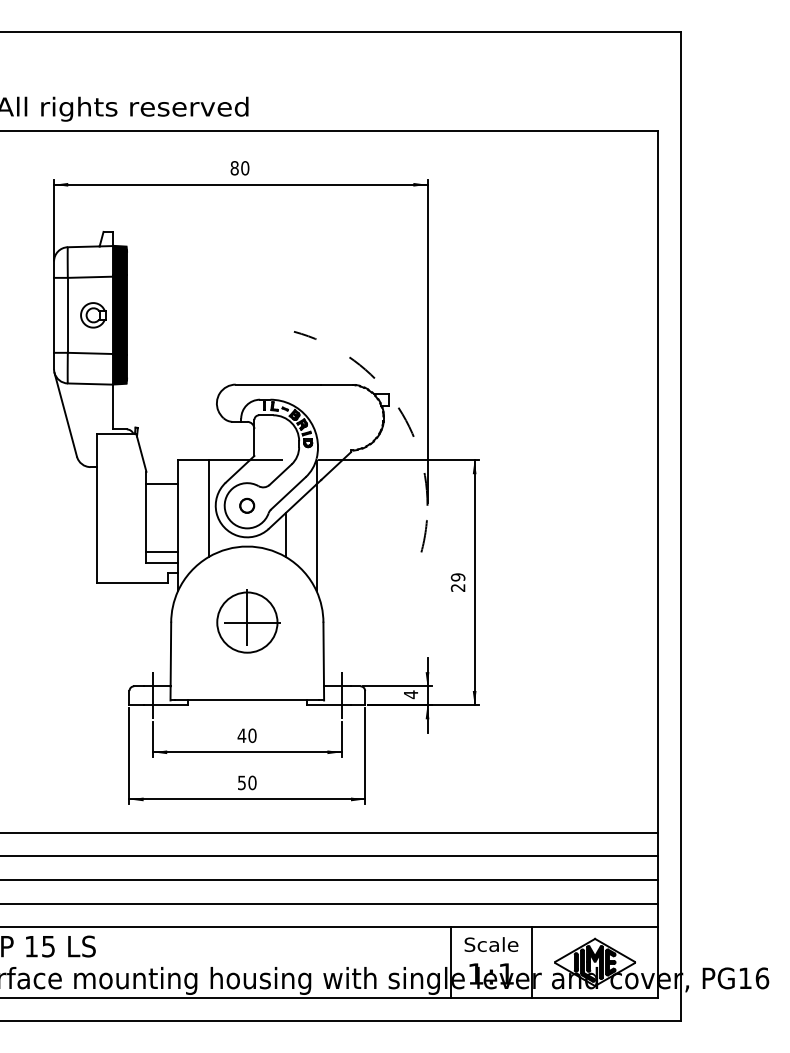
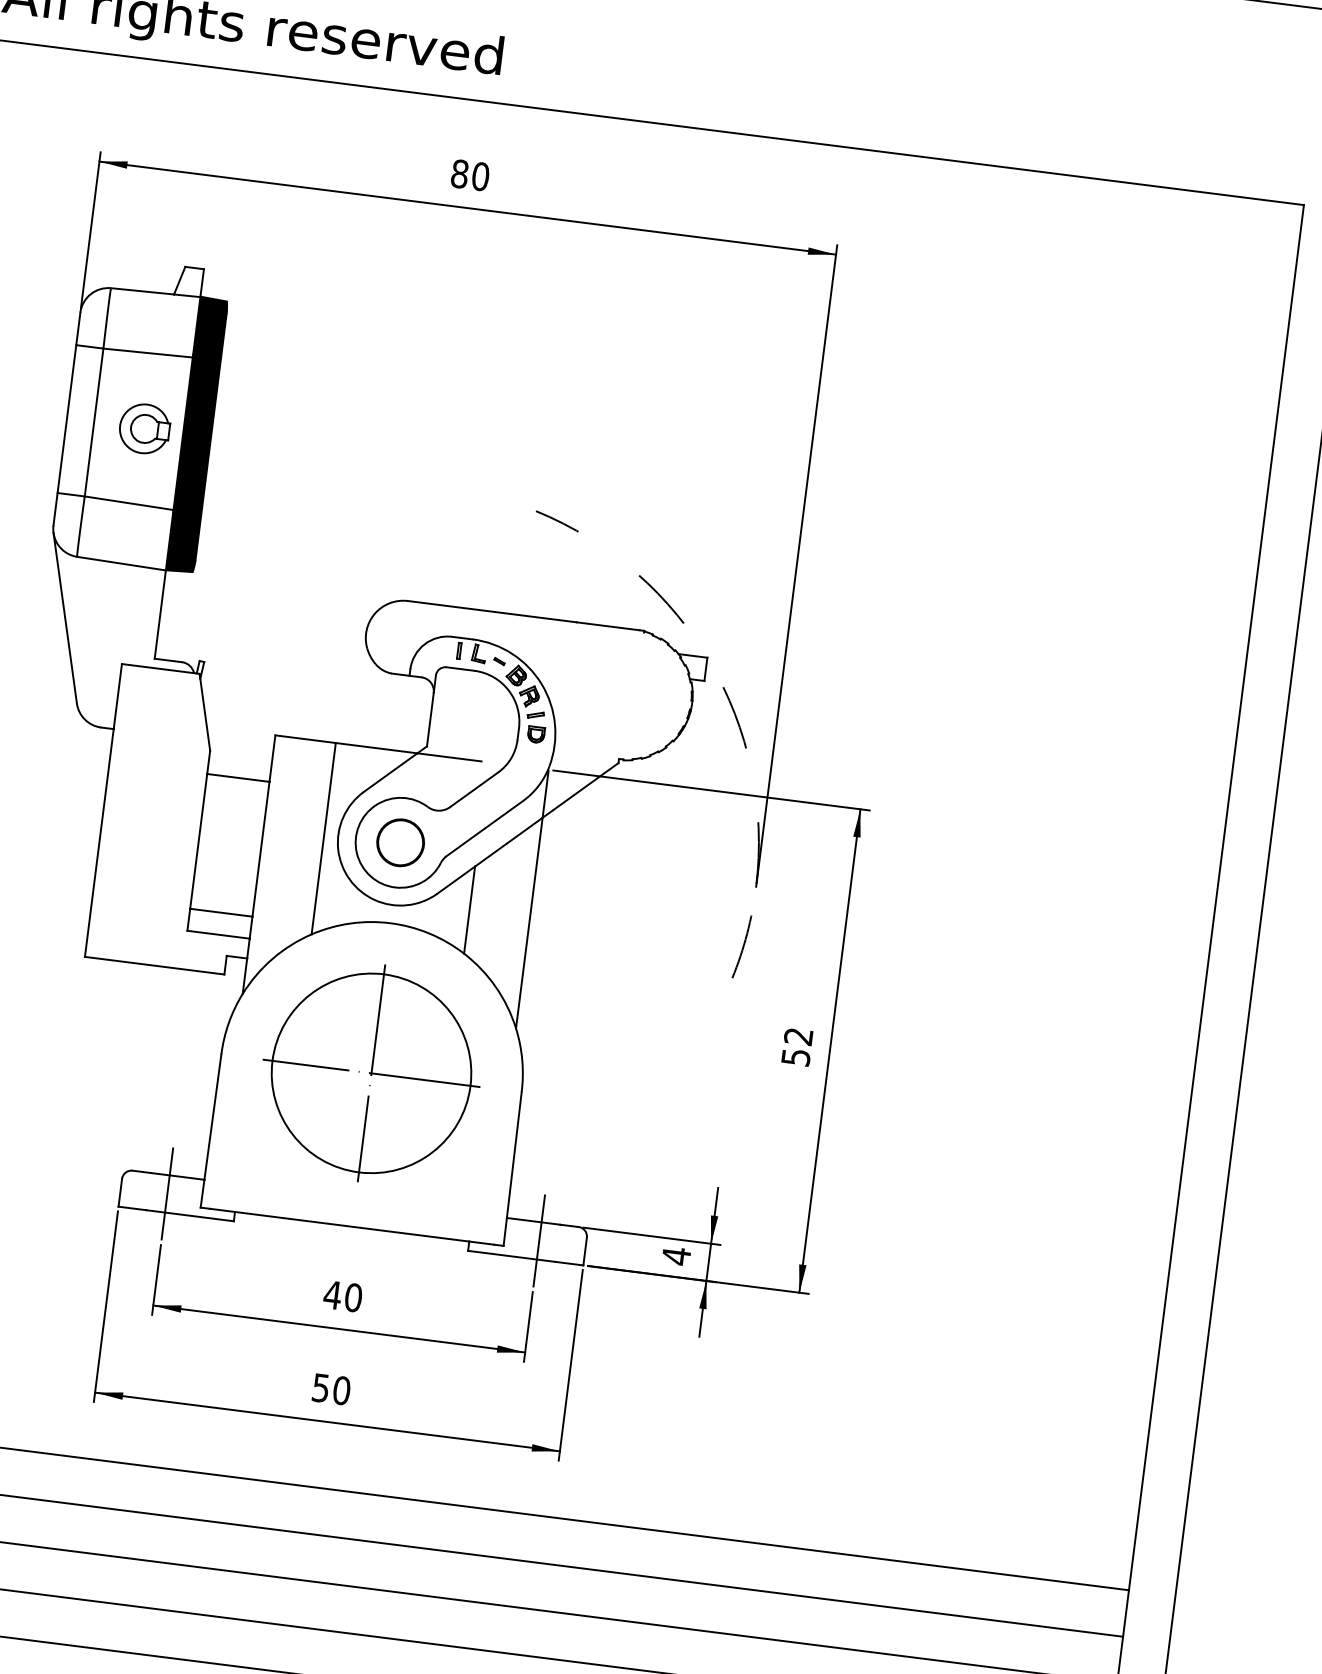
circle: (246, 505) -> (399, 842), size x1.67
text: (457, 582) -> (796, 1046), 29 -> 52
part: (247, 622) -> (371, 1073), size x1.67

